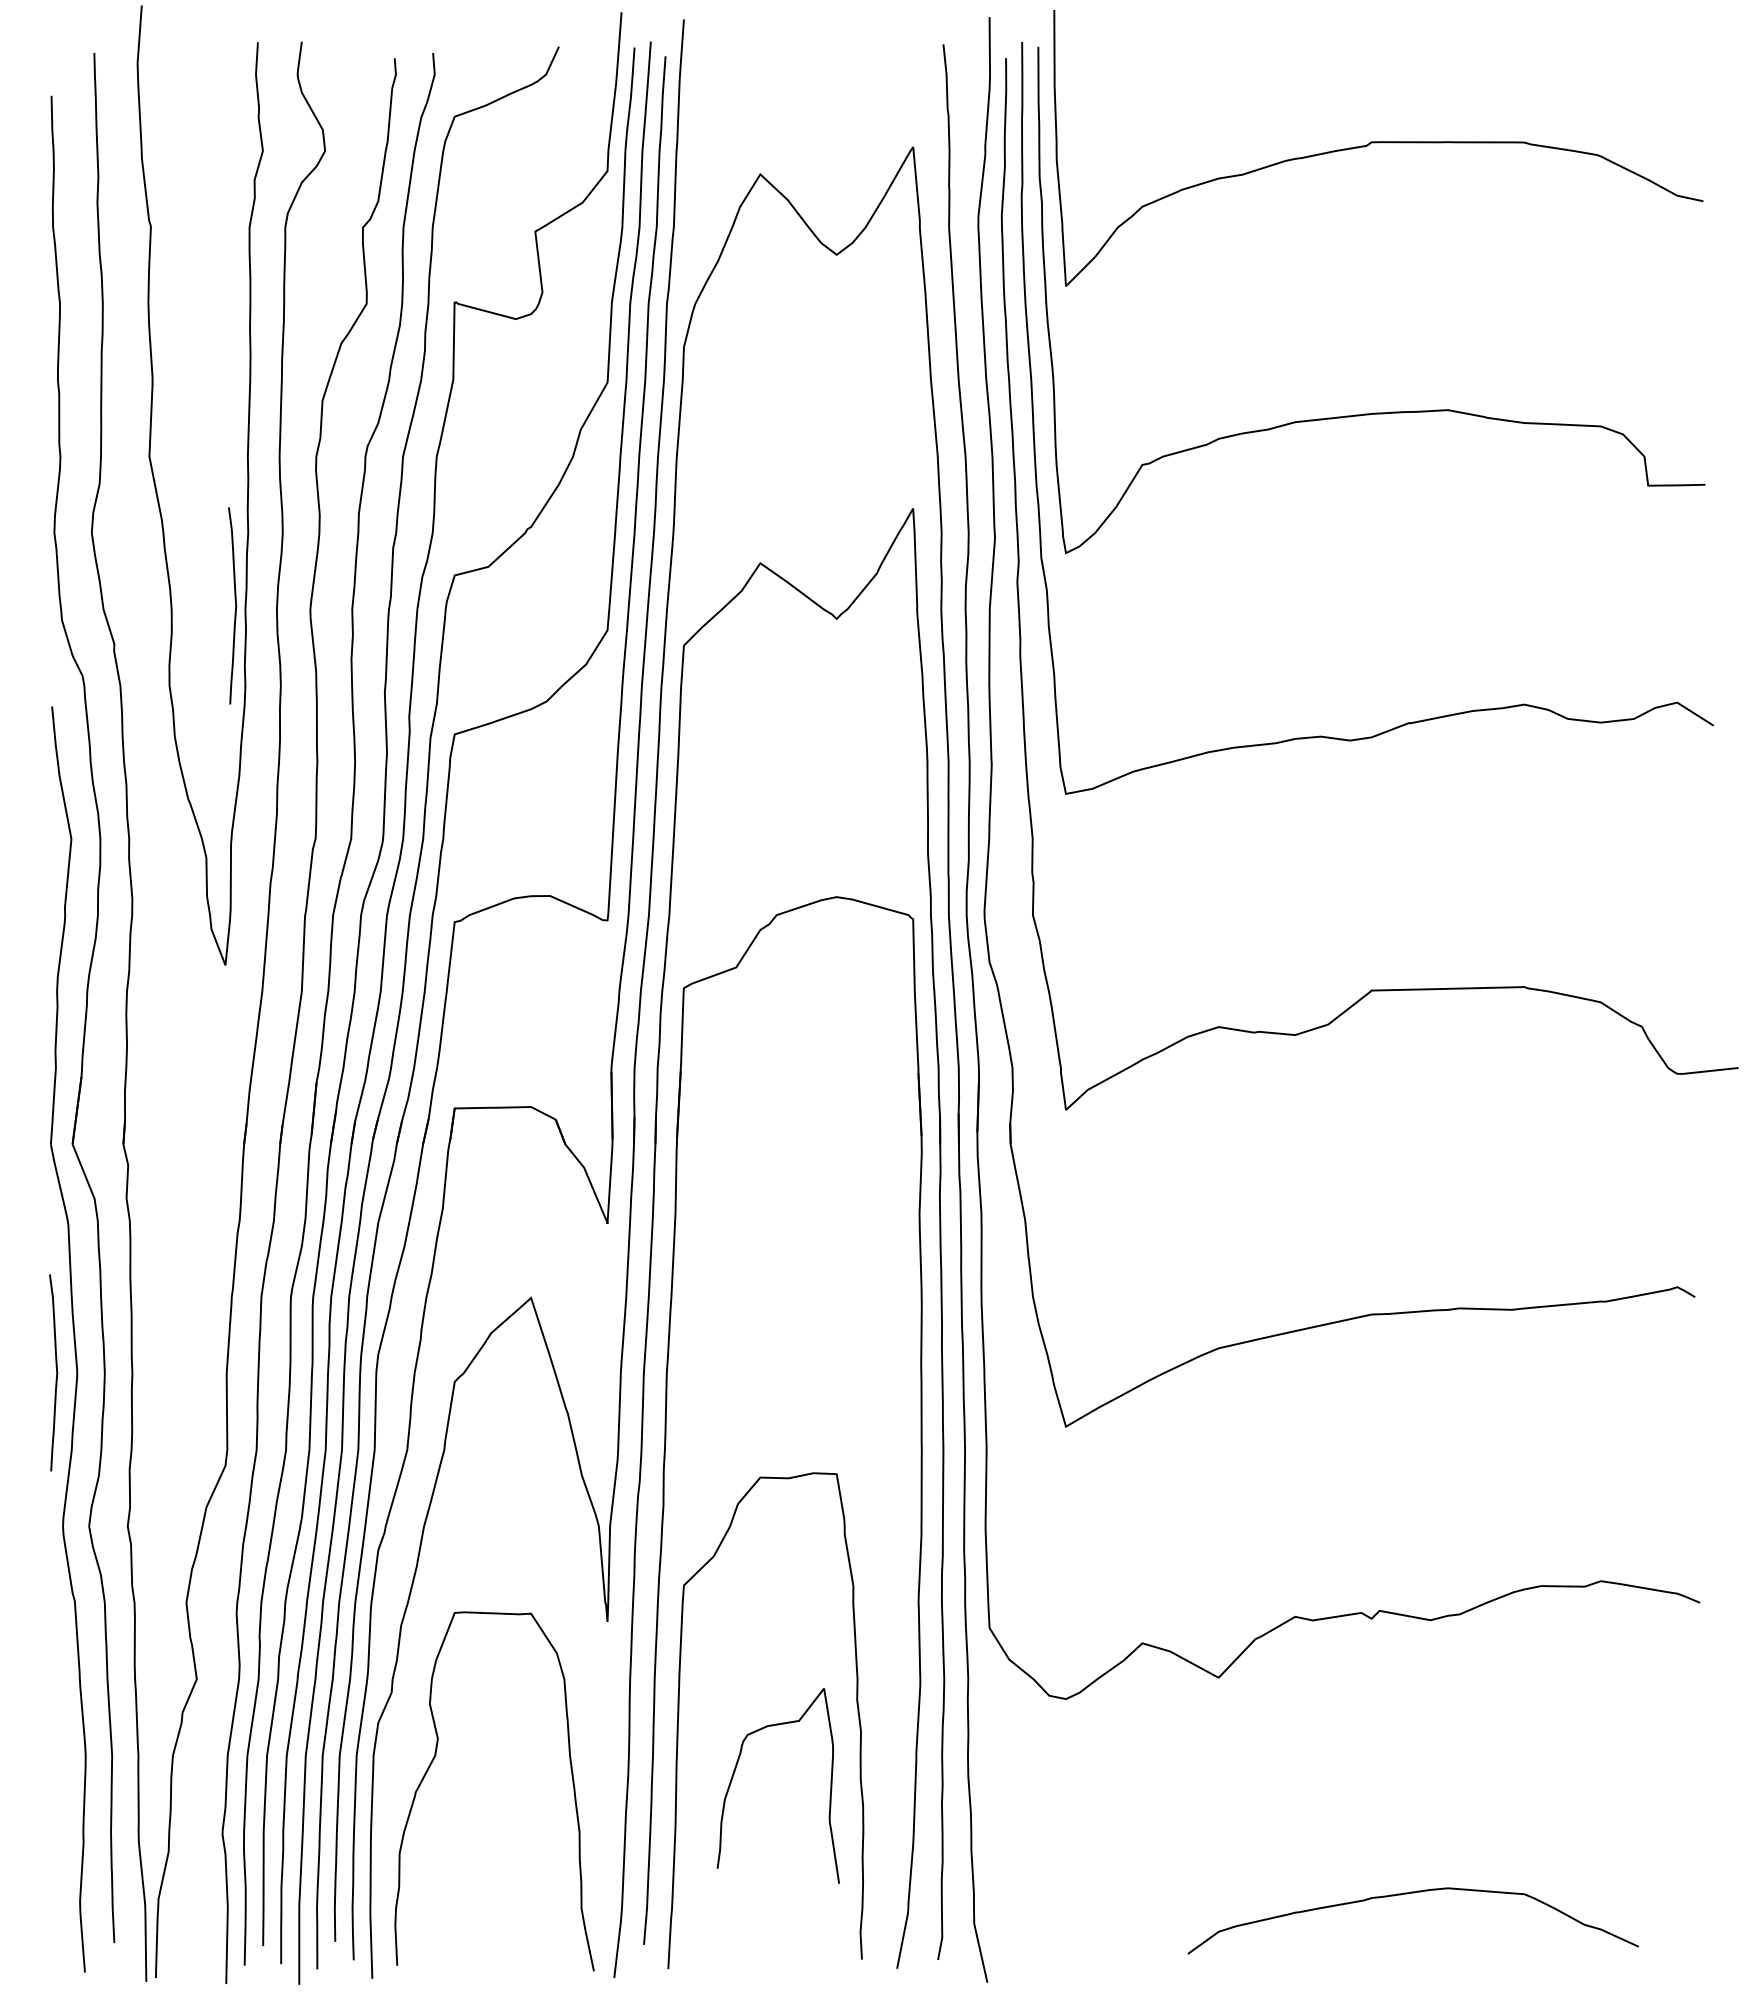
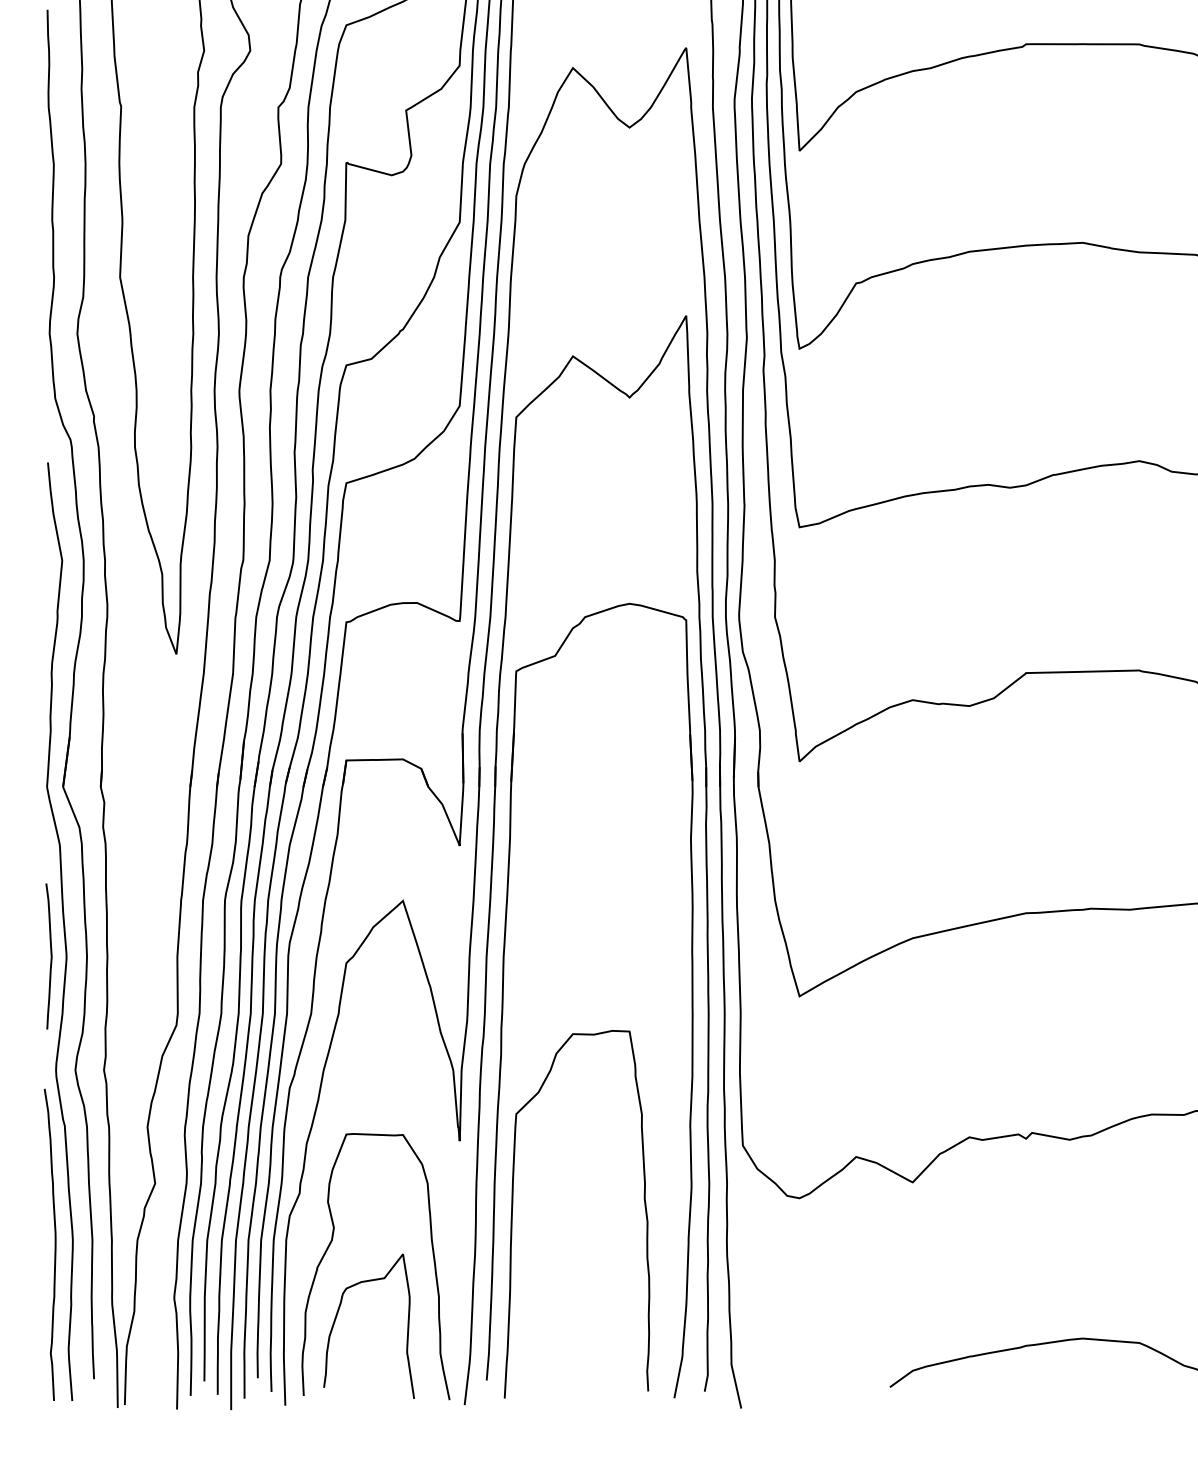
curve: (235, 605) -> (183, 387), removed
curve: (61, 1761) -> (54, 1244), added
curve: (735, 1771) -> (337, 1315), moved

